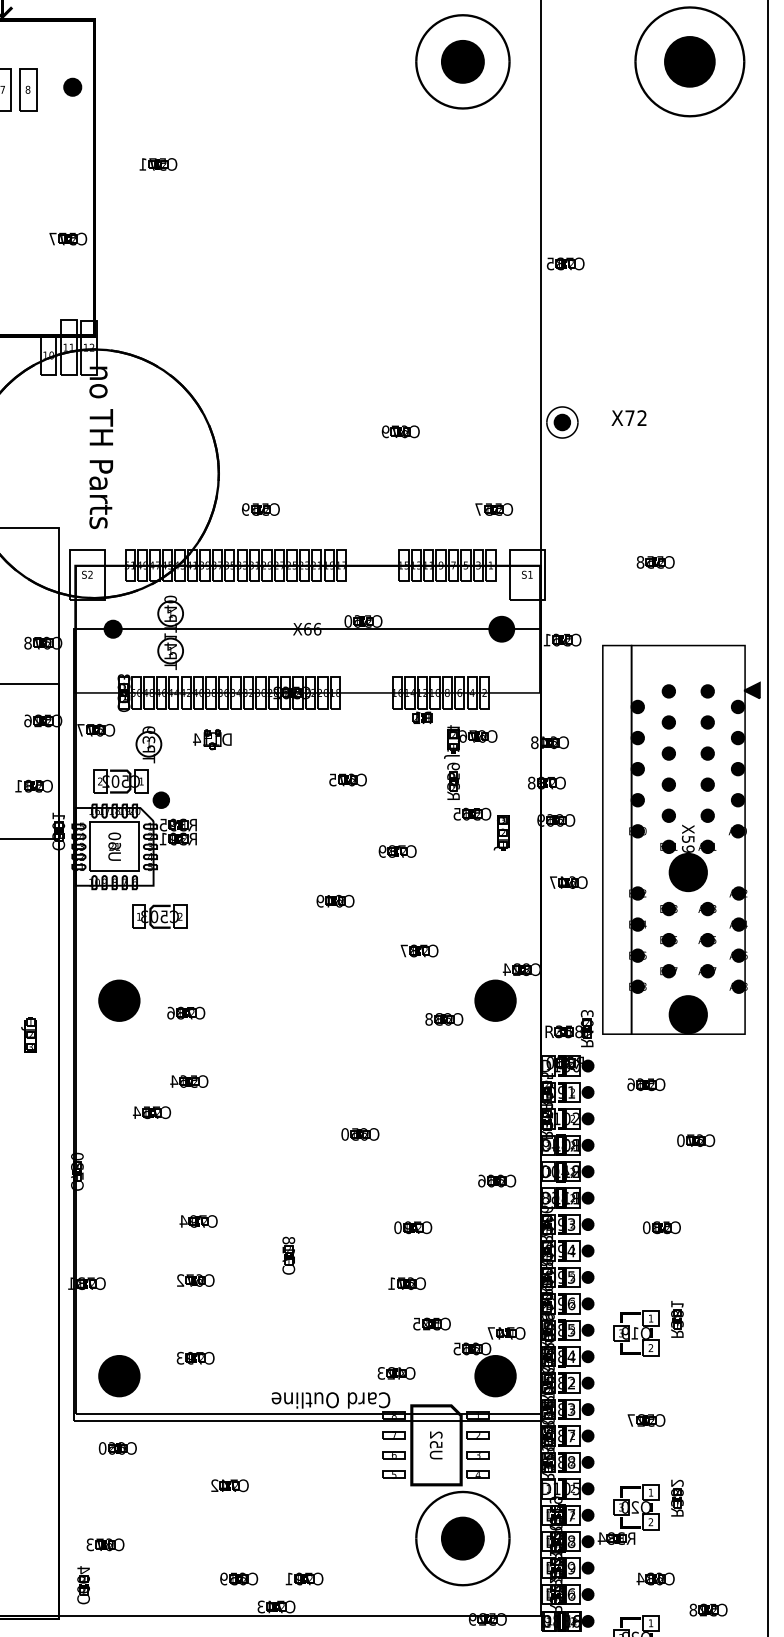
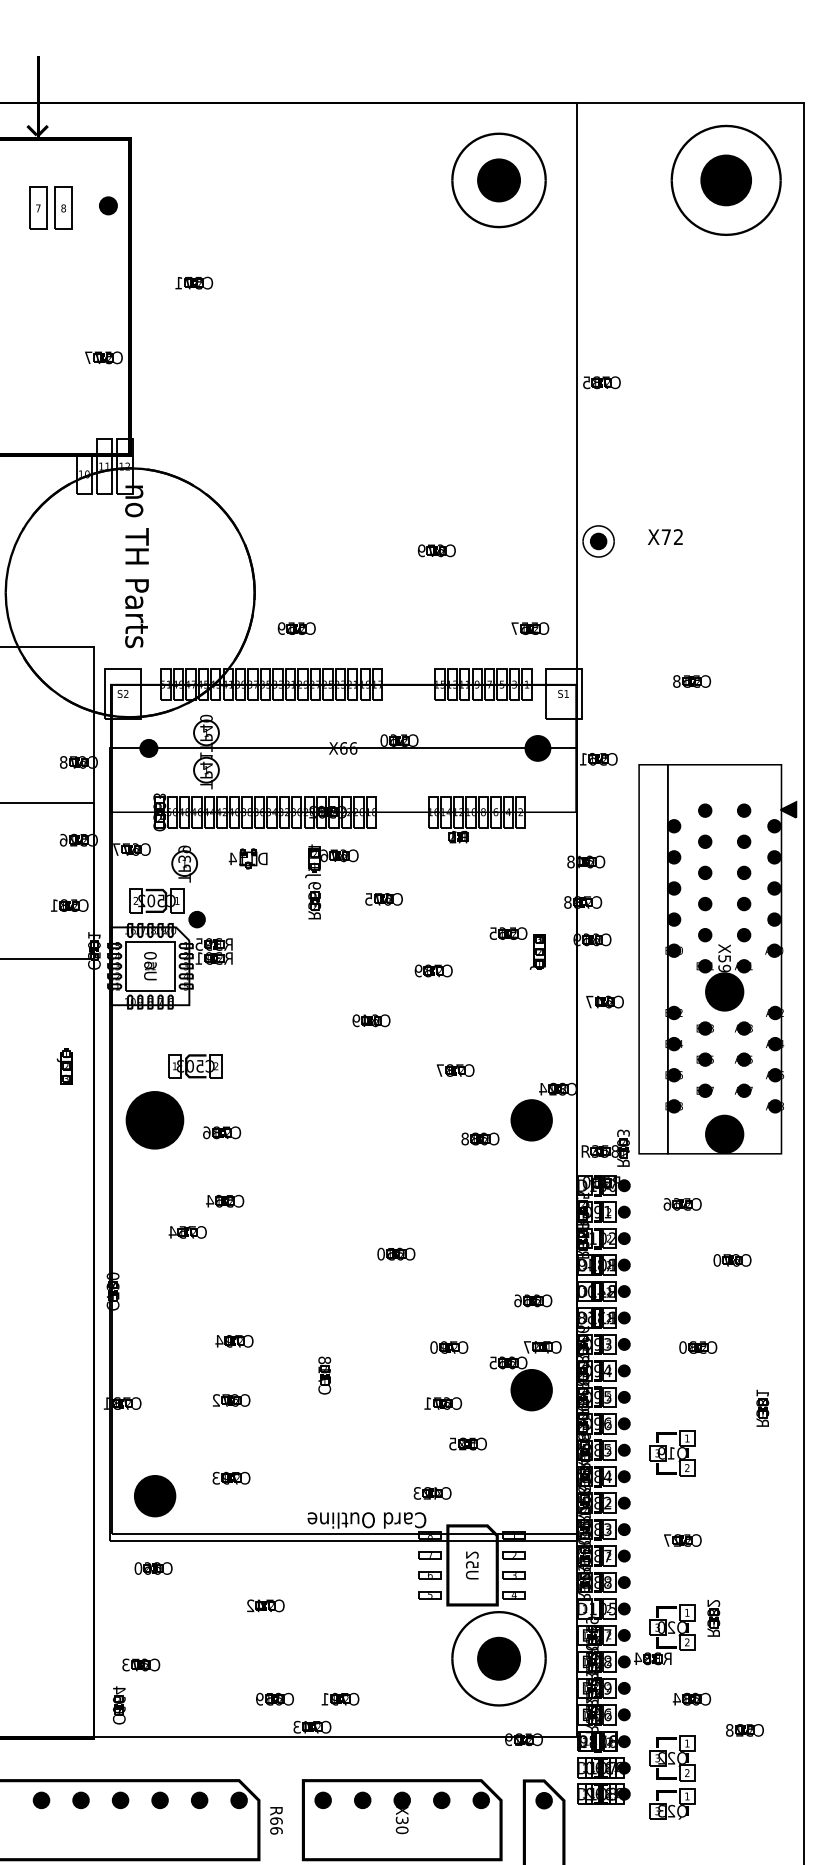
part: (459, 764) -> (320, 883), moved
part: (159, 916) -> (195, 1066), moved
part: (119, 1000) -> (155, 1120), size x1.4
part: (28, 1034) -> (64, 1066), moved
part: (677, 1318) -> (762, 1407), moved
part: (489, 1362) -> (525, 1376), moved

